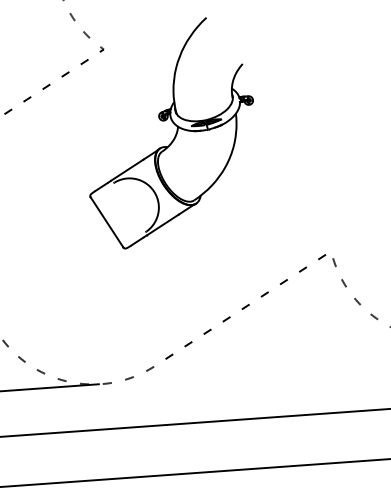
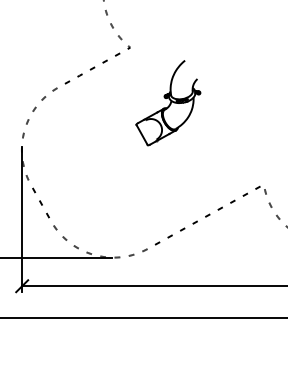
part: (170, 132) -> (168, 102), size x0.6

